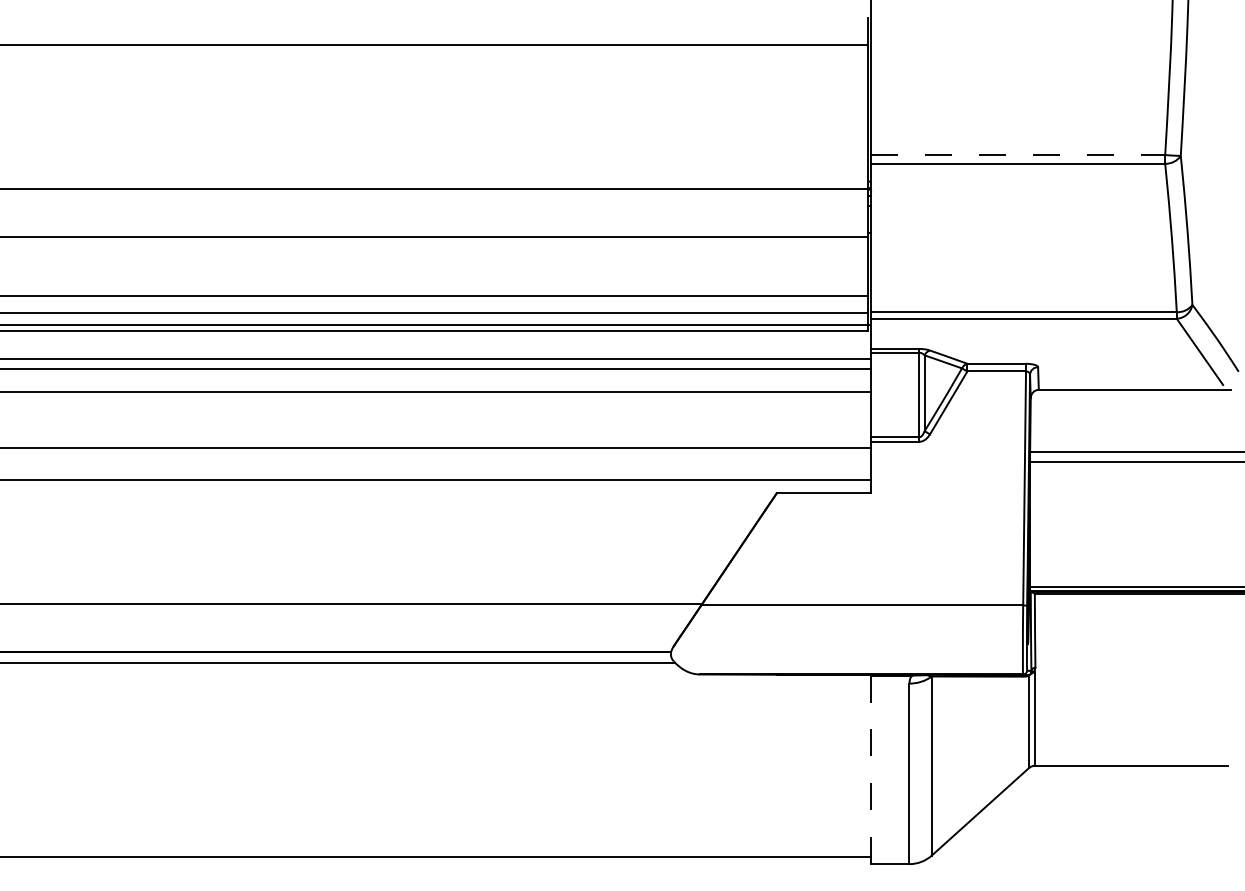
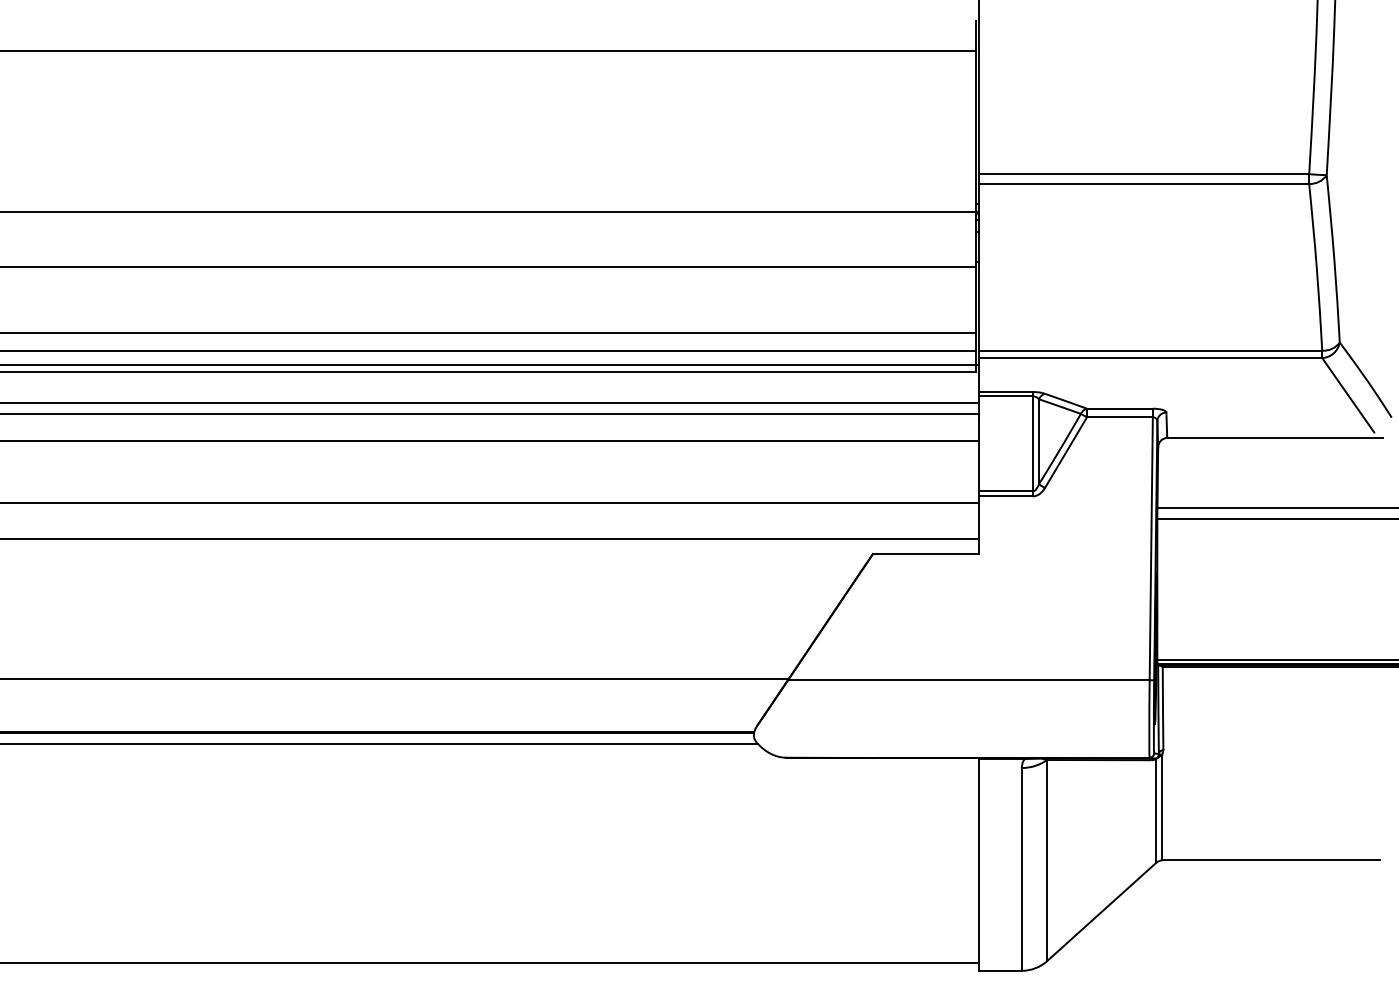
line: (1018, 155) -> (1144, 174), dashed -> solid
line: (870, 769) -> (978, 864), dashed -> solid

